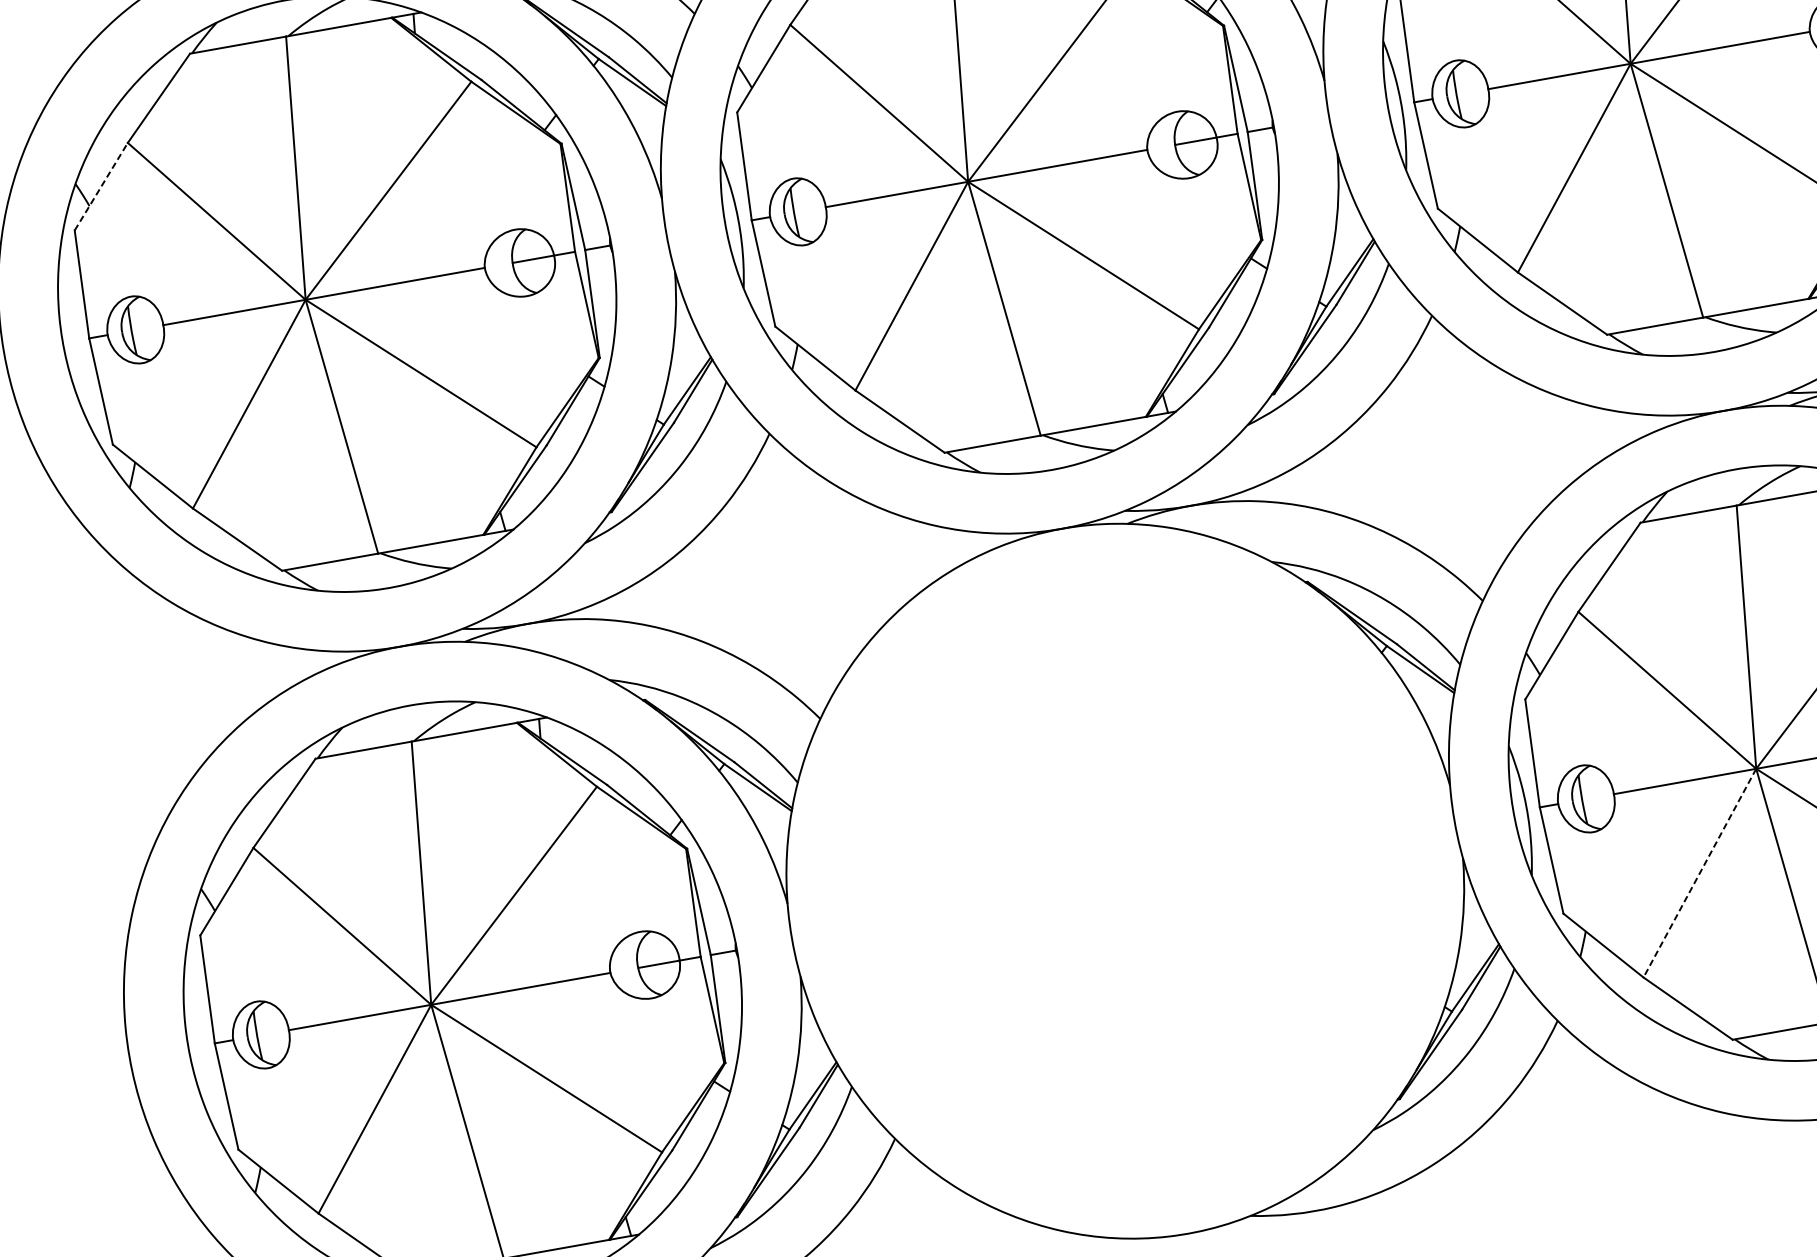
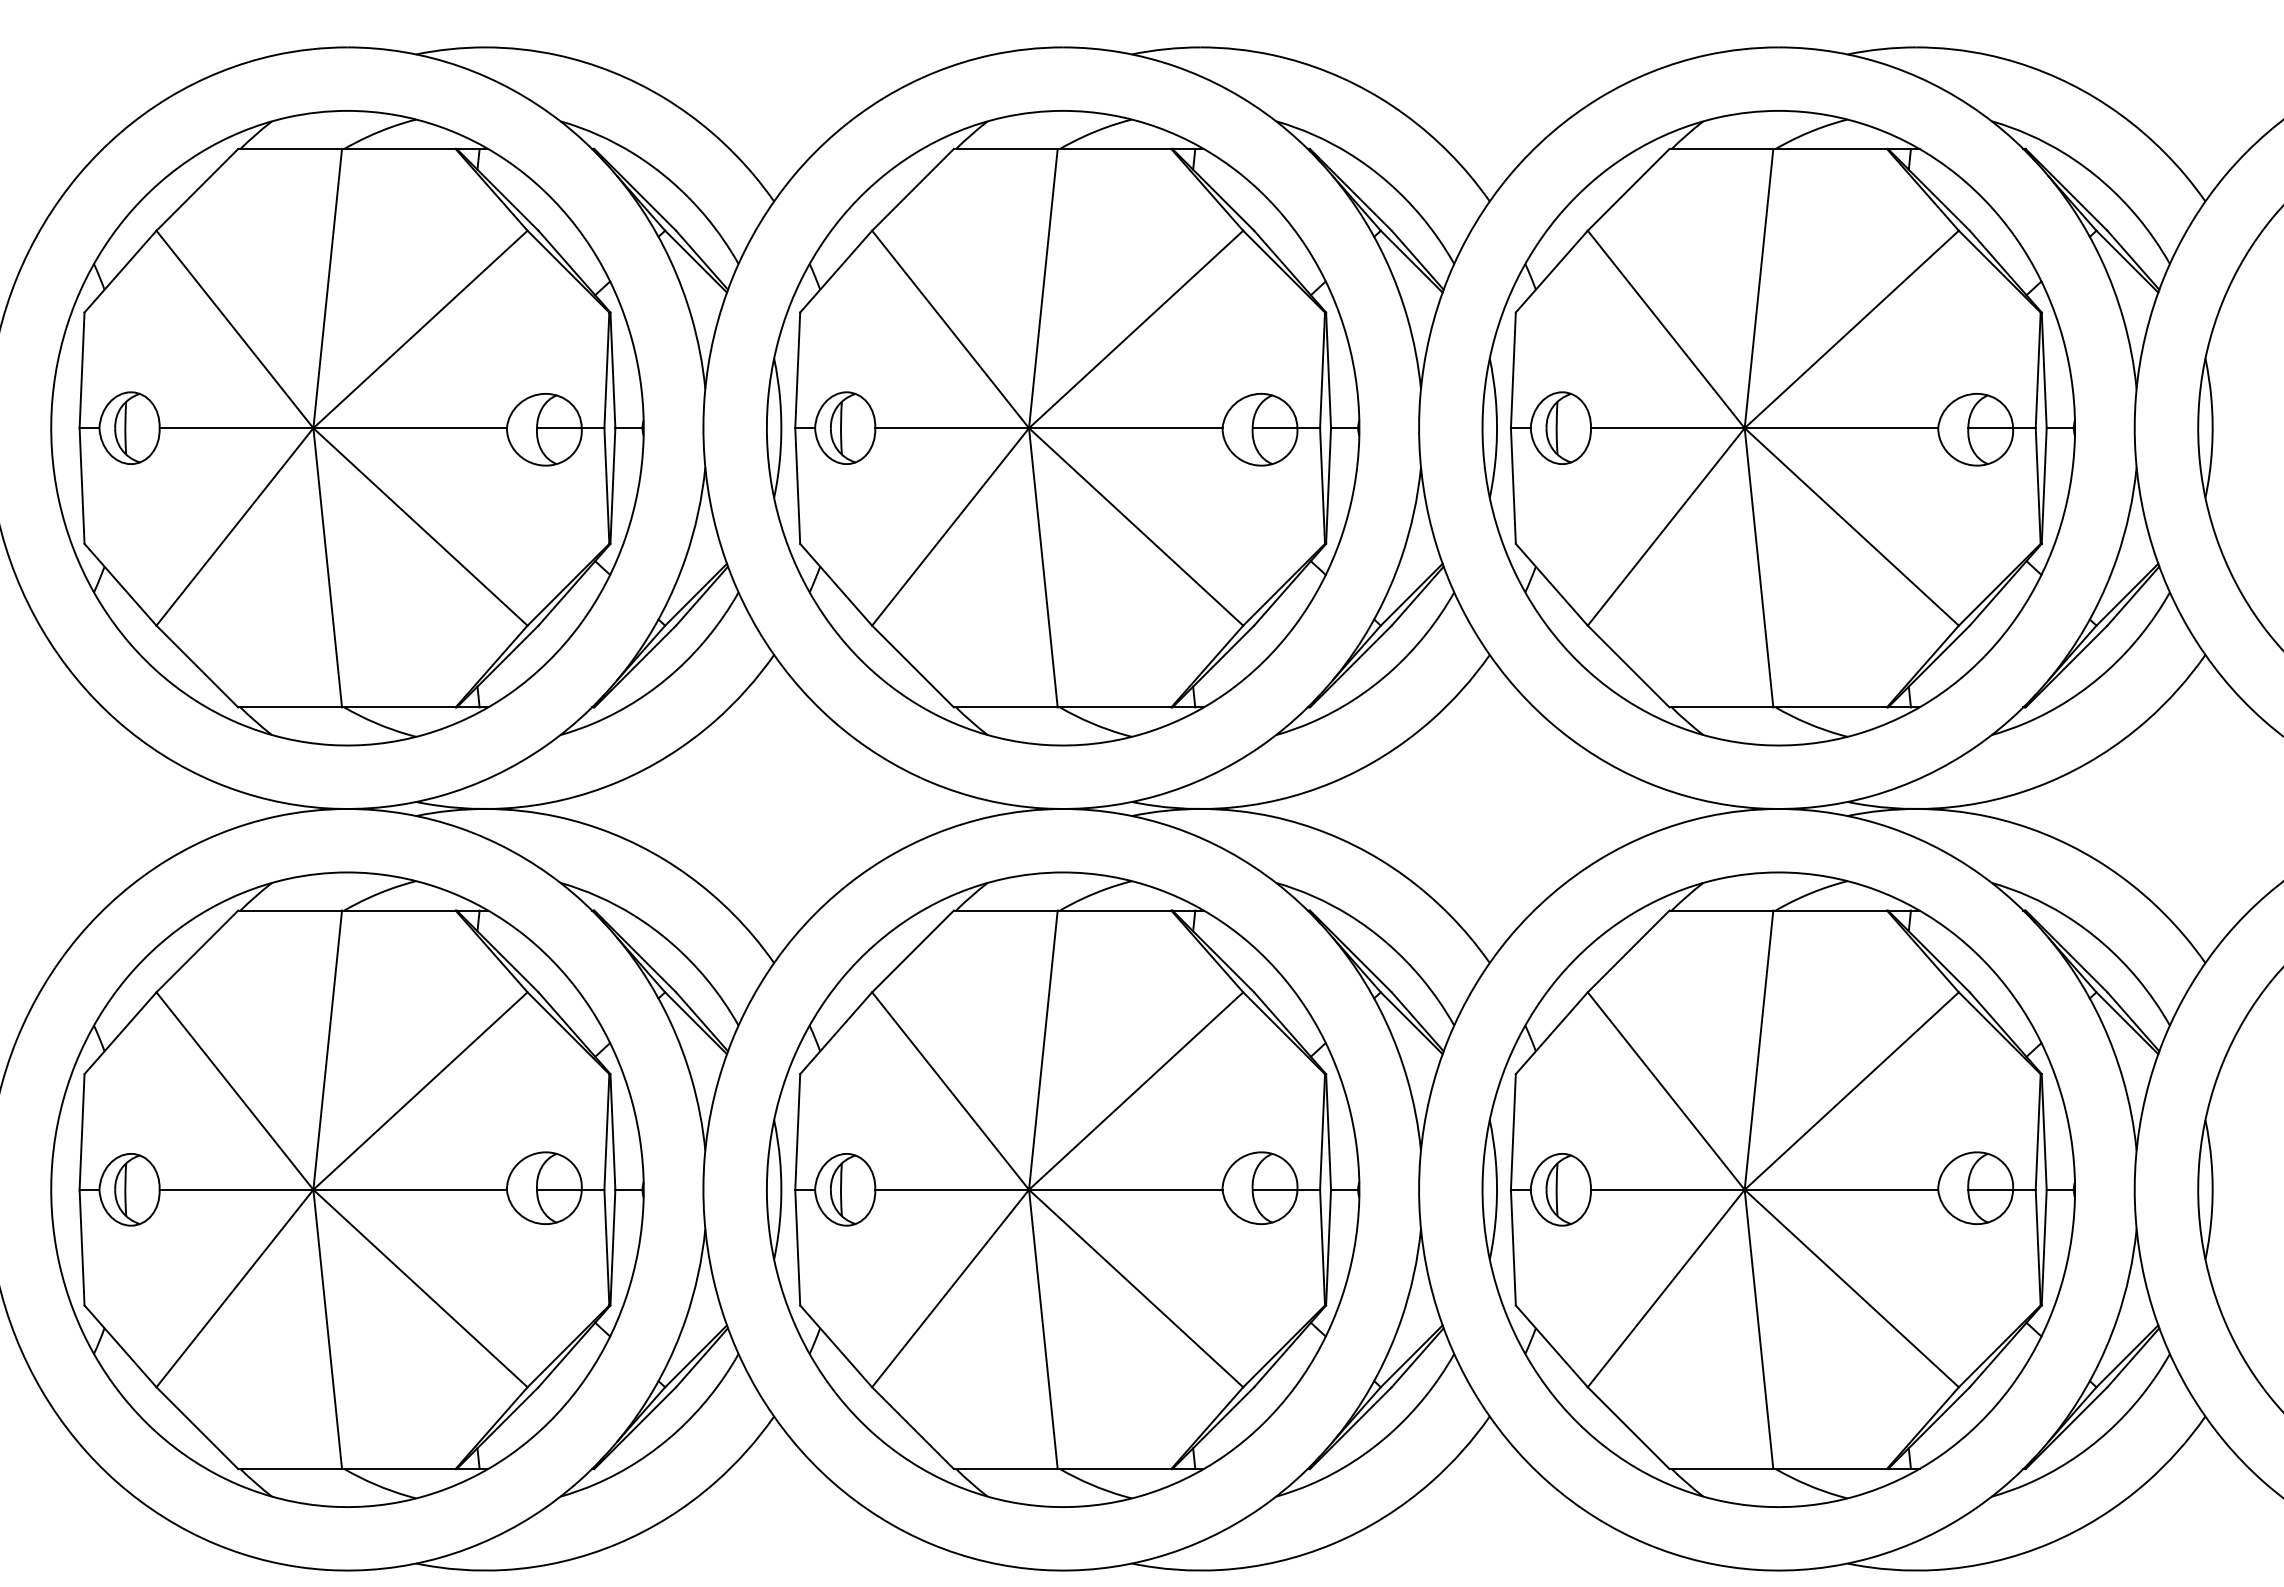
line: (101, 186) -> (120, 271), dashed -> solid
line: (1699, 873) -> (1665, 1288), dashed -> solid
part: (1125, 880) -> (1063, 1189), added

